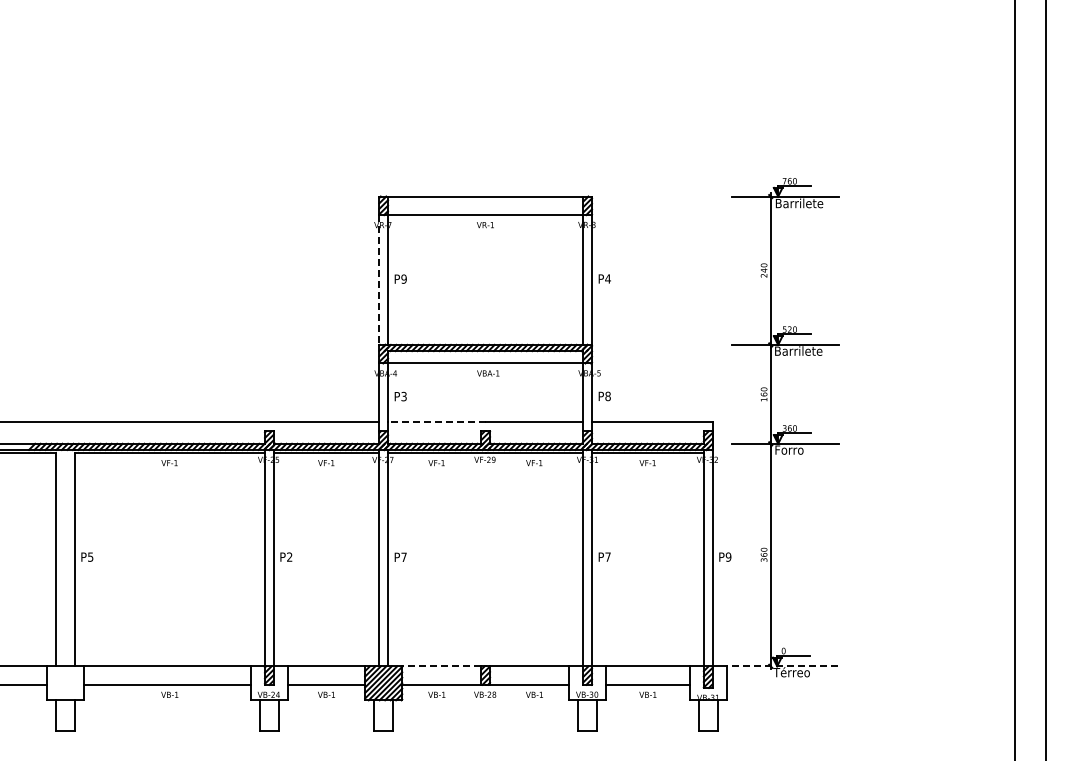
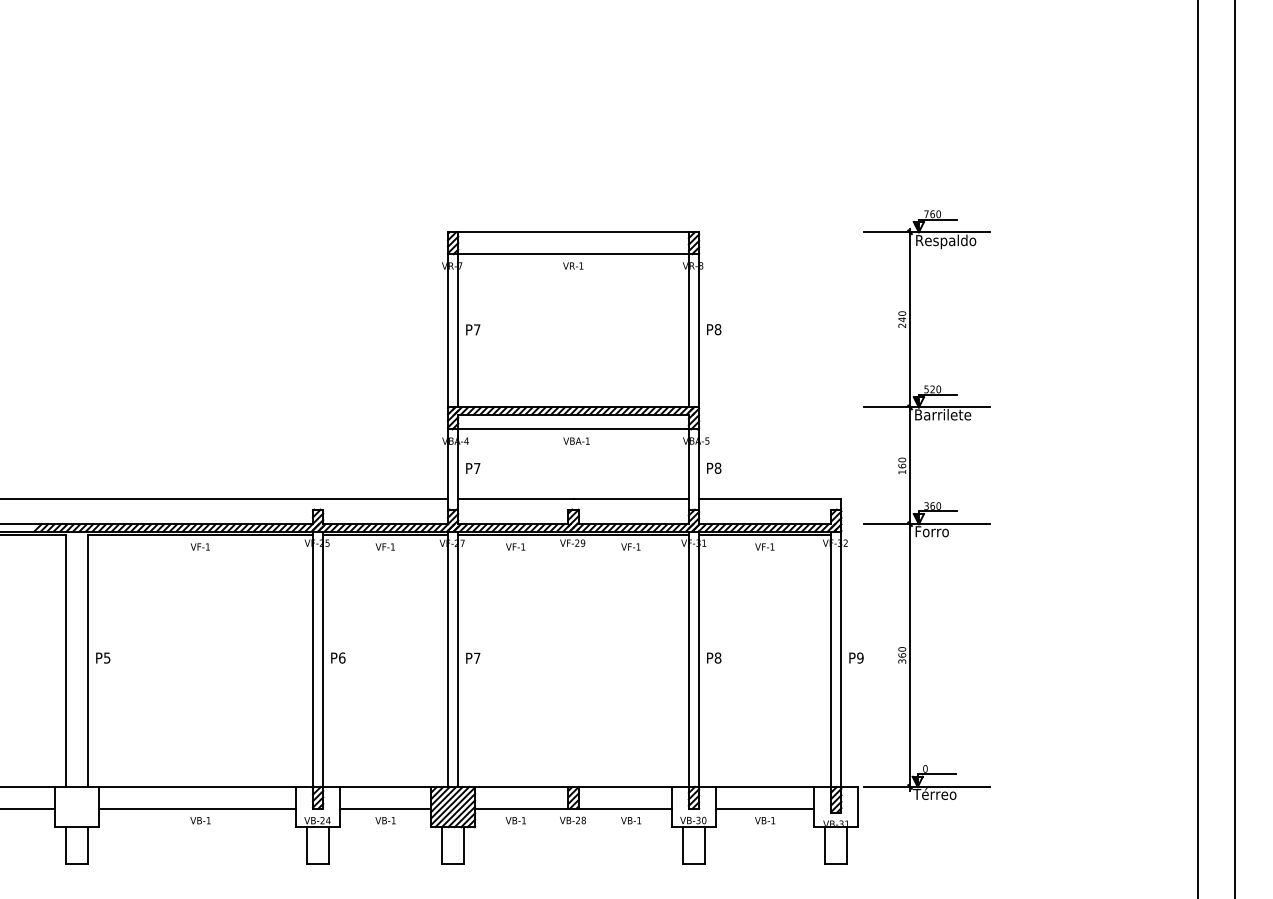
text: (801, 204) -> (946, 241), Barrilete -> Respaldo
text: (403, 278) -> (476, 329), P9 -> P7
text: (607, 278) -> (717, 329), P4 -> P8
line: (379, 279) -> (448, 330), dashed -> solid
text: (403, 396) -> (476, 468), P3 -> P7
line: (436, 422) -> (515, 499), dashed -> solid
text: (289, 556) -> (341, 657), P2 -> P6
text: (607, 556) -> (717, 657), P7 -> P8
line: (441, 666) -> (521, 787), dashed -> solid
line: (785, 666) -> (927, 787), dashed -> solid

